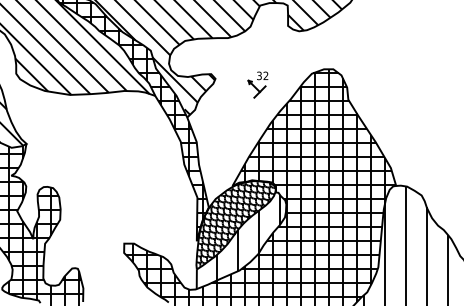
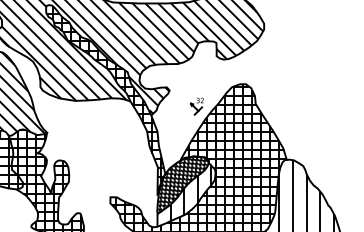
part: (256, 85) -> (196, 106), moved

